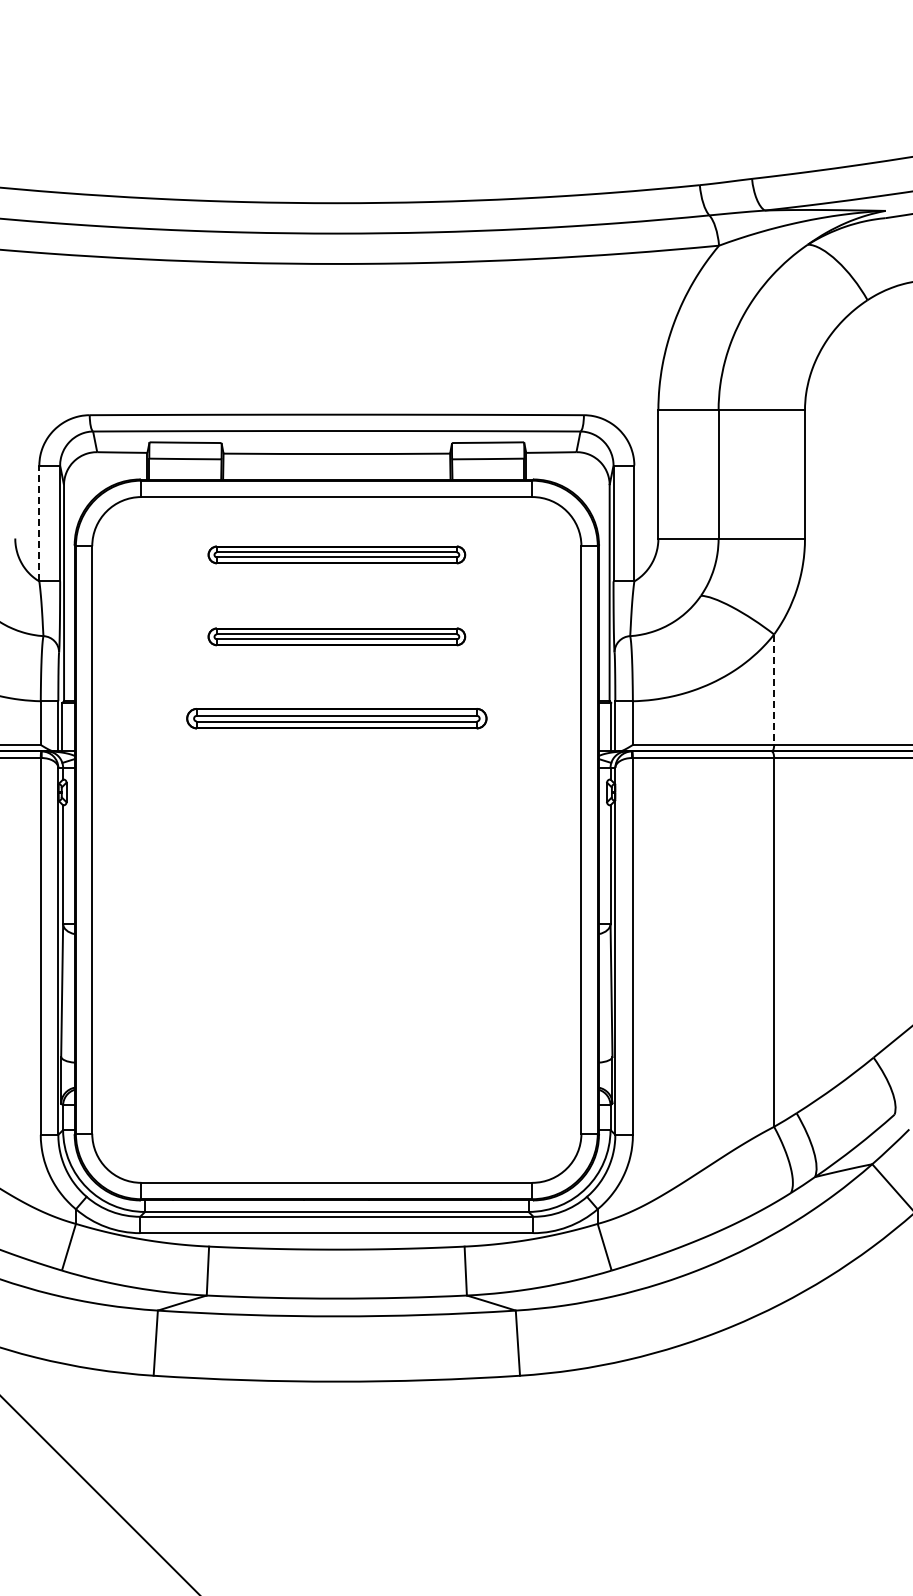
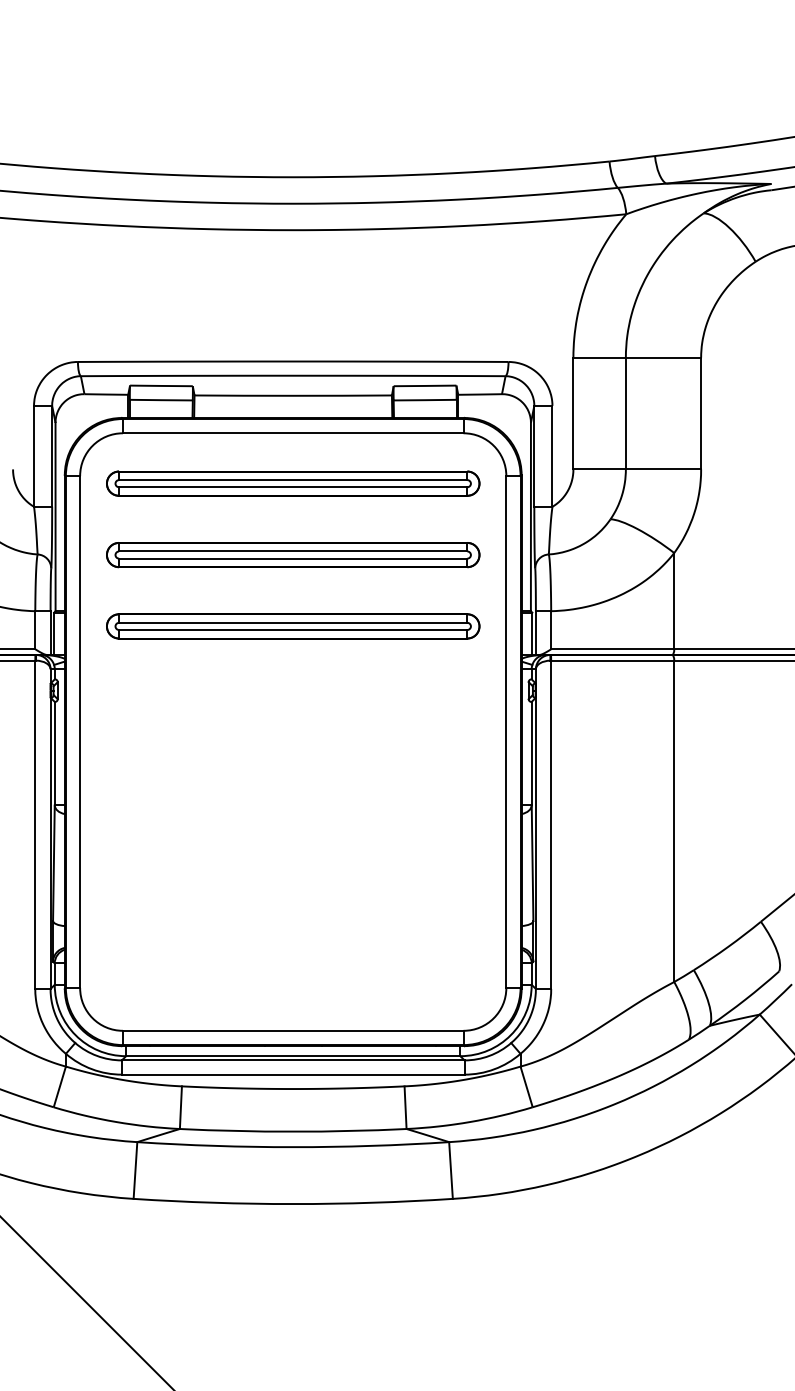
line: (39, 523) -> (34, 456), dashed -> solid
part: (336, 554) -> (292, 483), size x1.67
part: (336, 636) -> (292, 554), size x1.67
line: (774, 690) -> (674, 601), dashed -> solid
part: (336, 718) -> (292, 626), size x1.43

